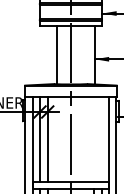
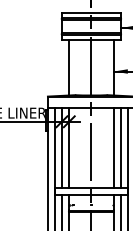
line: (57, 55) -> (68, 67), moved
line: (94, 139) -> (113, 147), added
line: (101, 139) -> (120, 147), added

